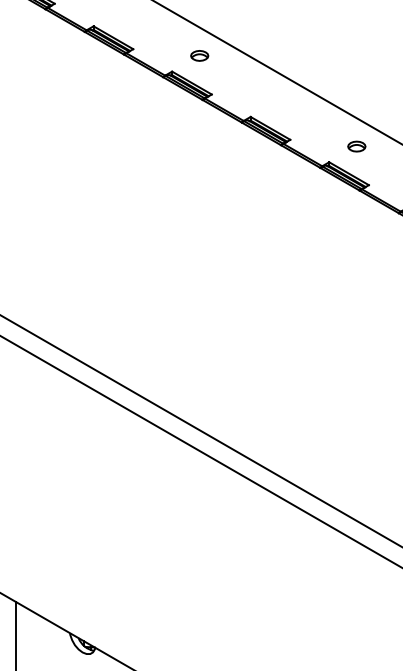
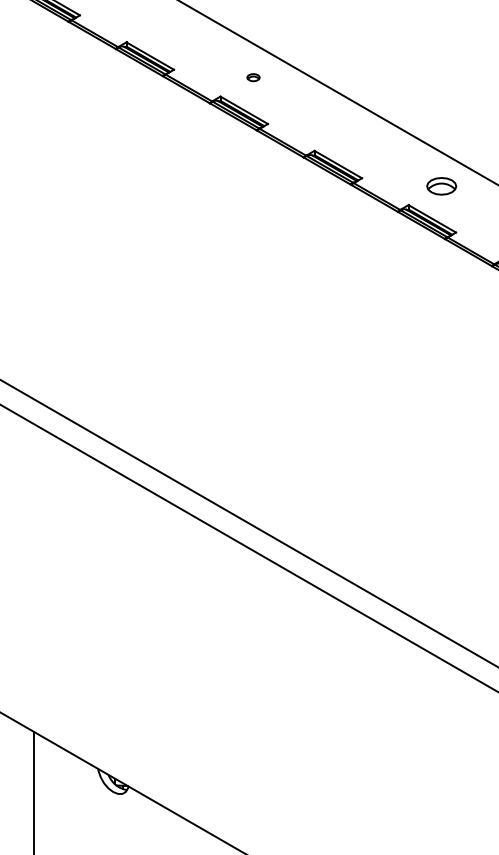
part: (199, 55) -> (253, 77), size x0.6
part: (356, 146) -> (441, 186), size x1.4

